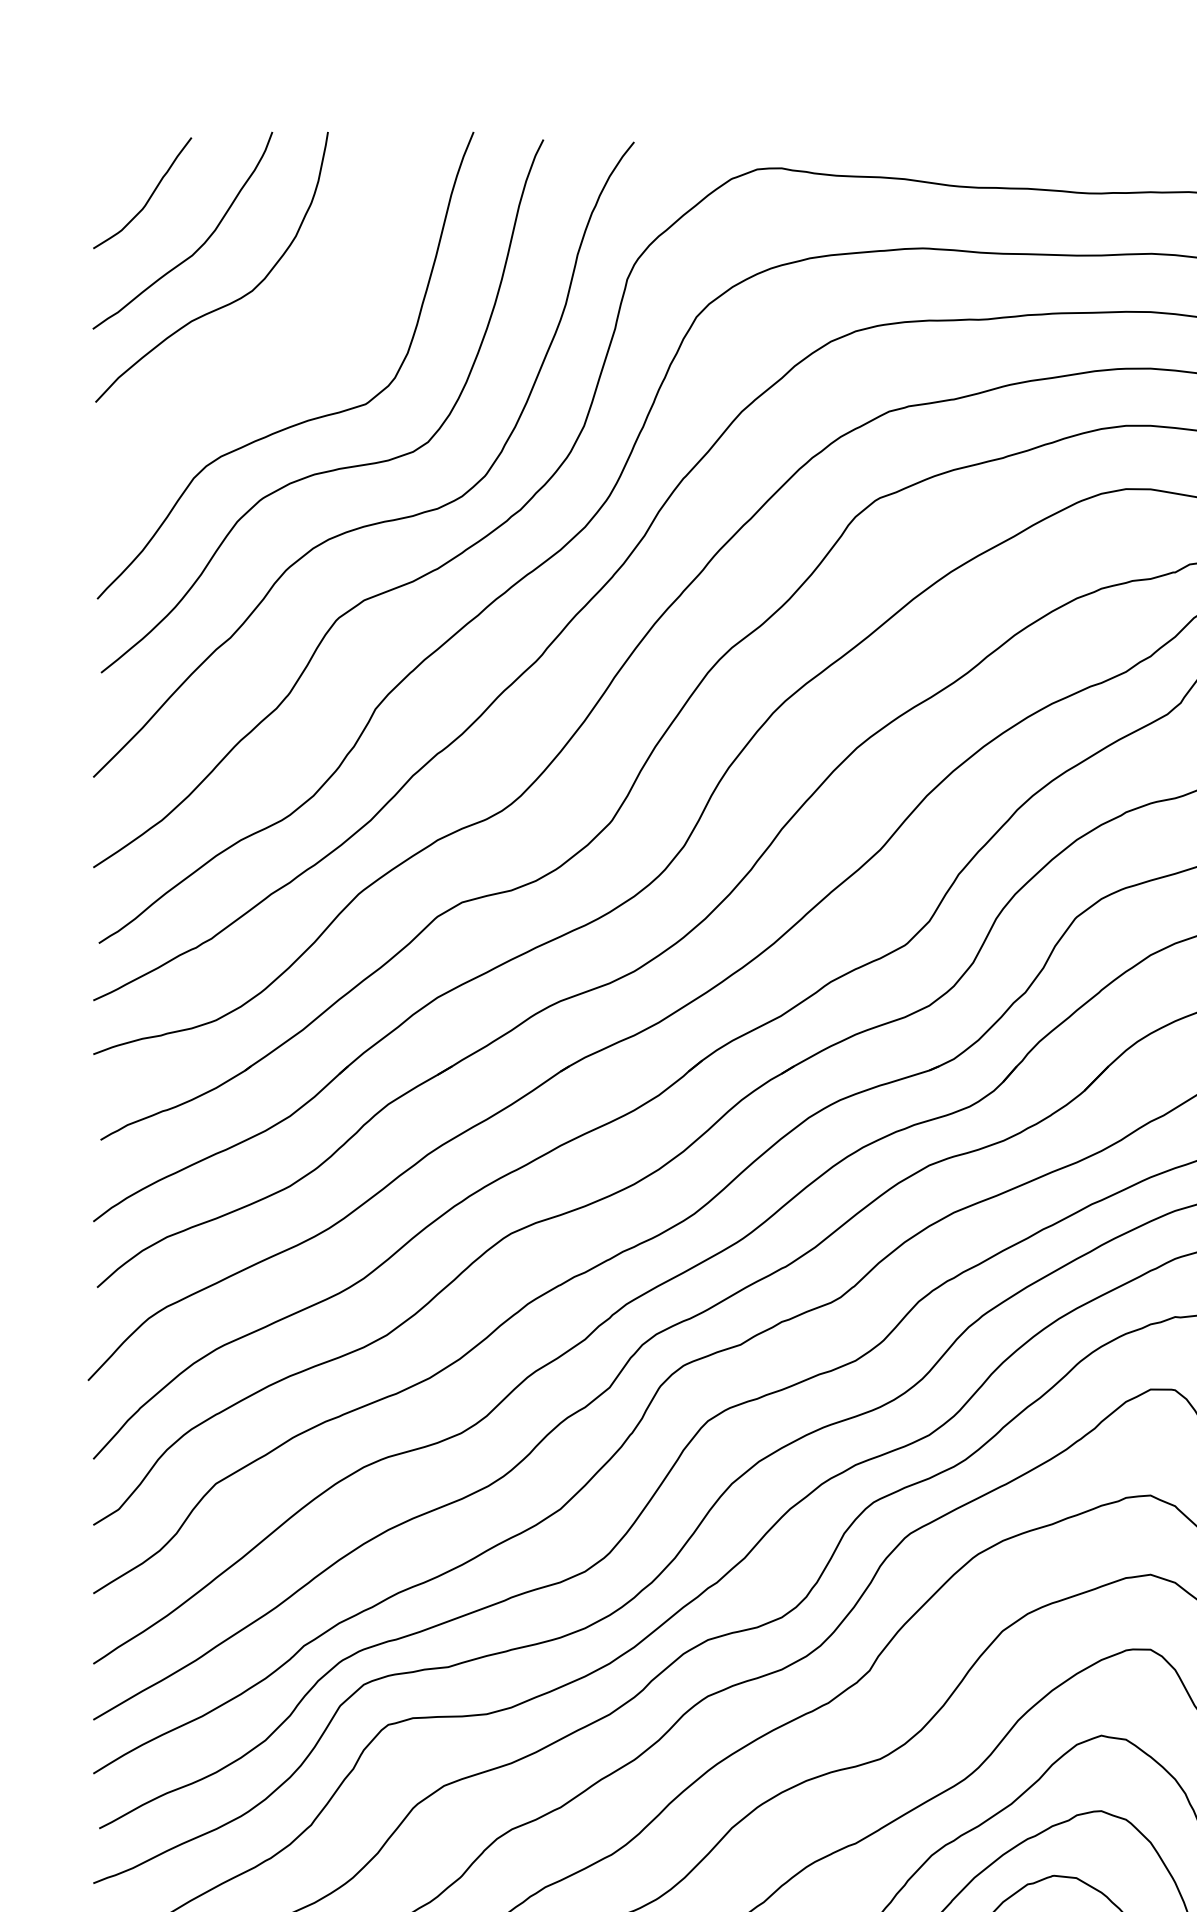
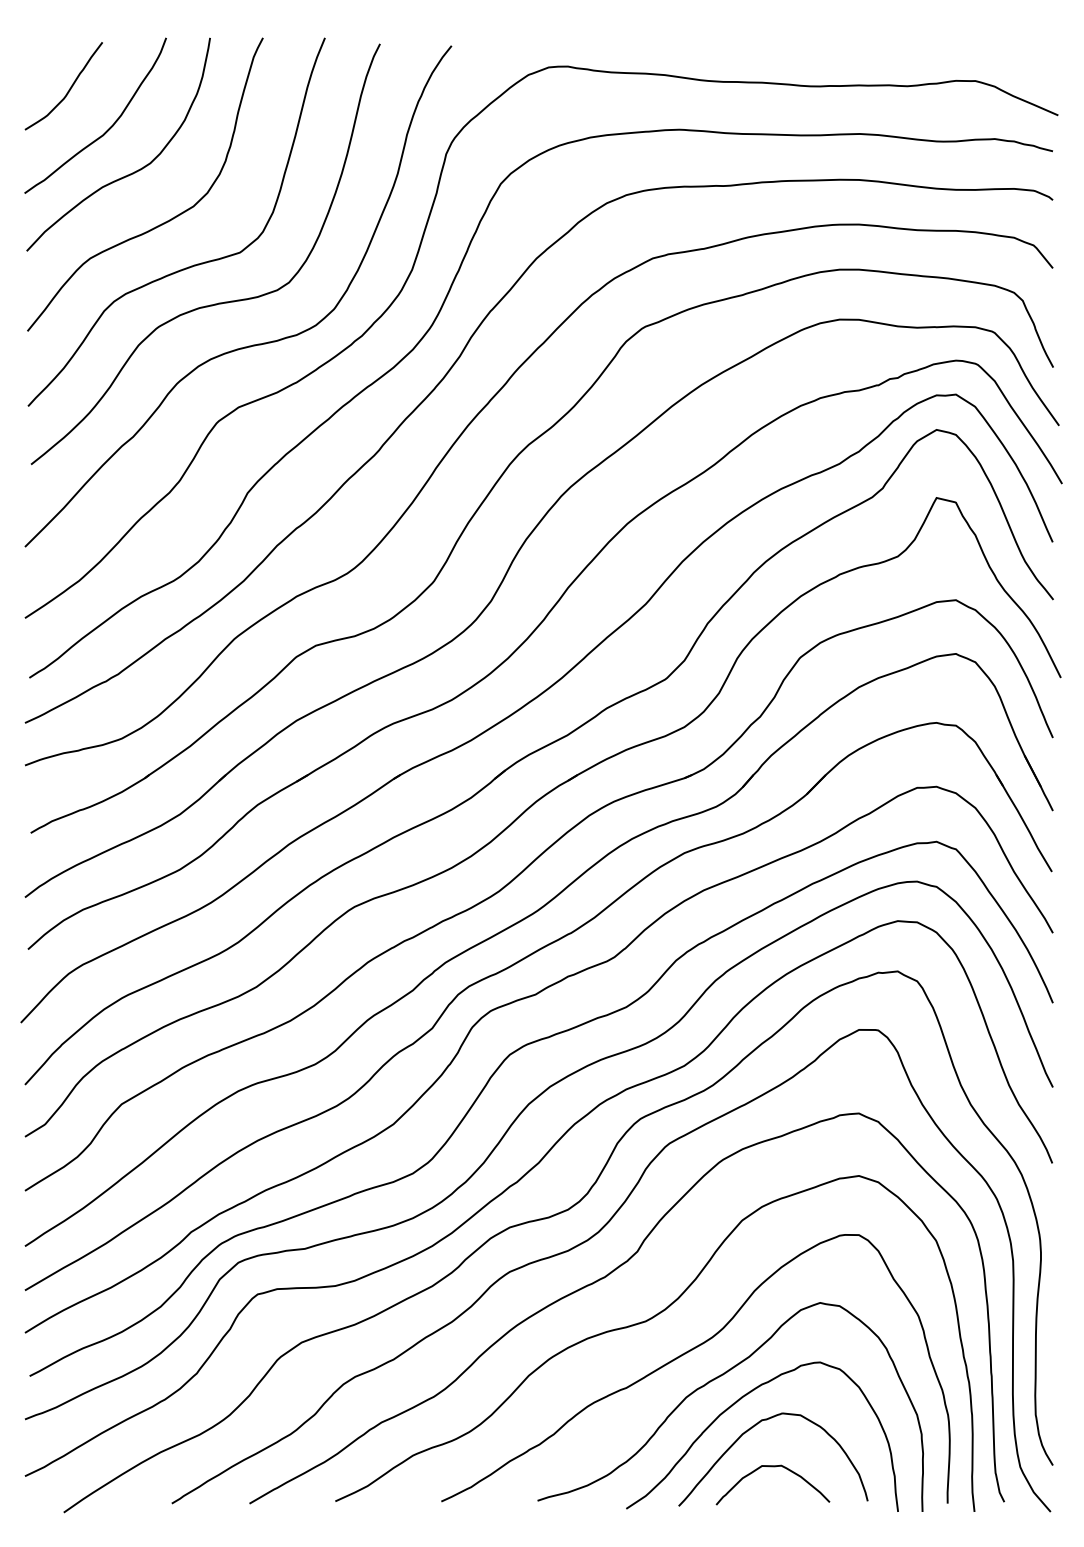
curve: (268, 366) -> (163, 222), added

